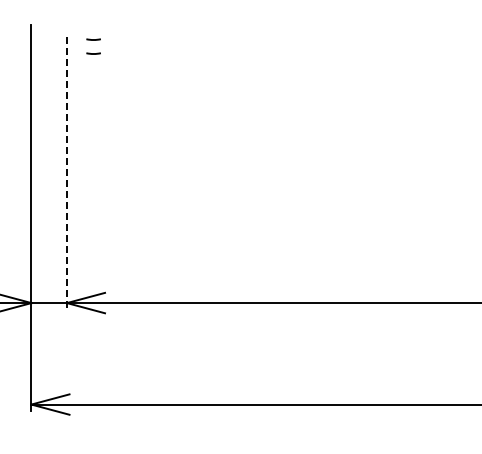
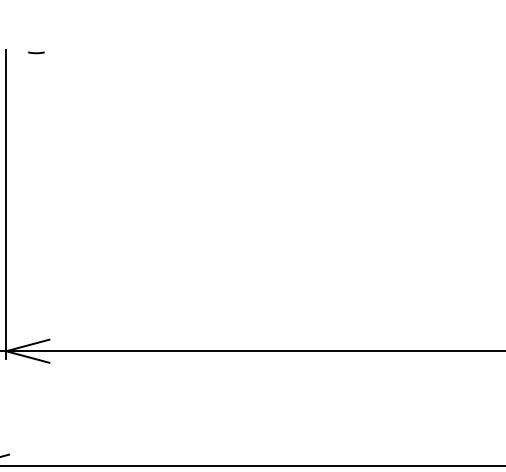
line: (93, 53) -> (36, 68), removed
line: (66, 173) -> (5, 204), dashed -> solid

